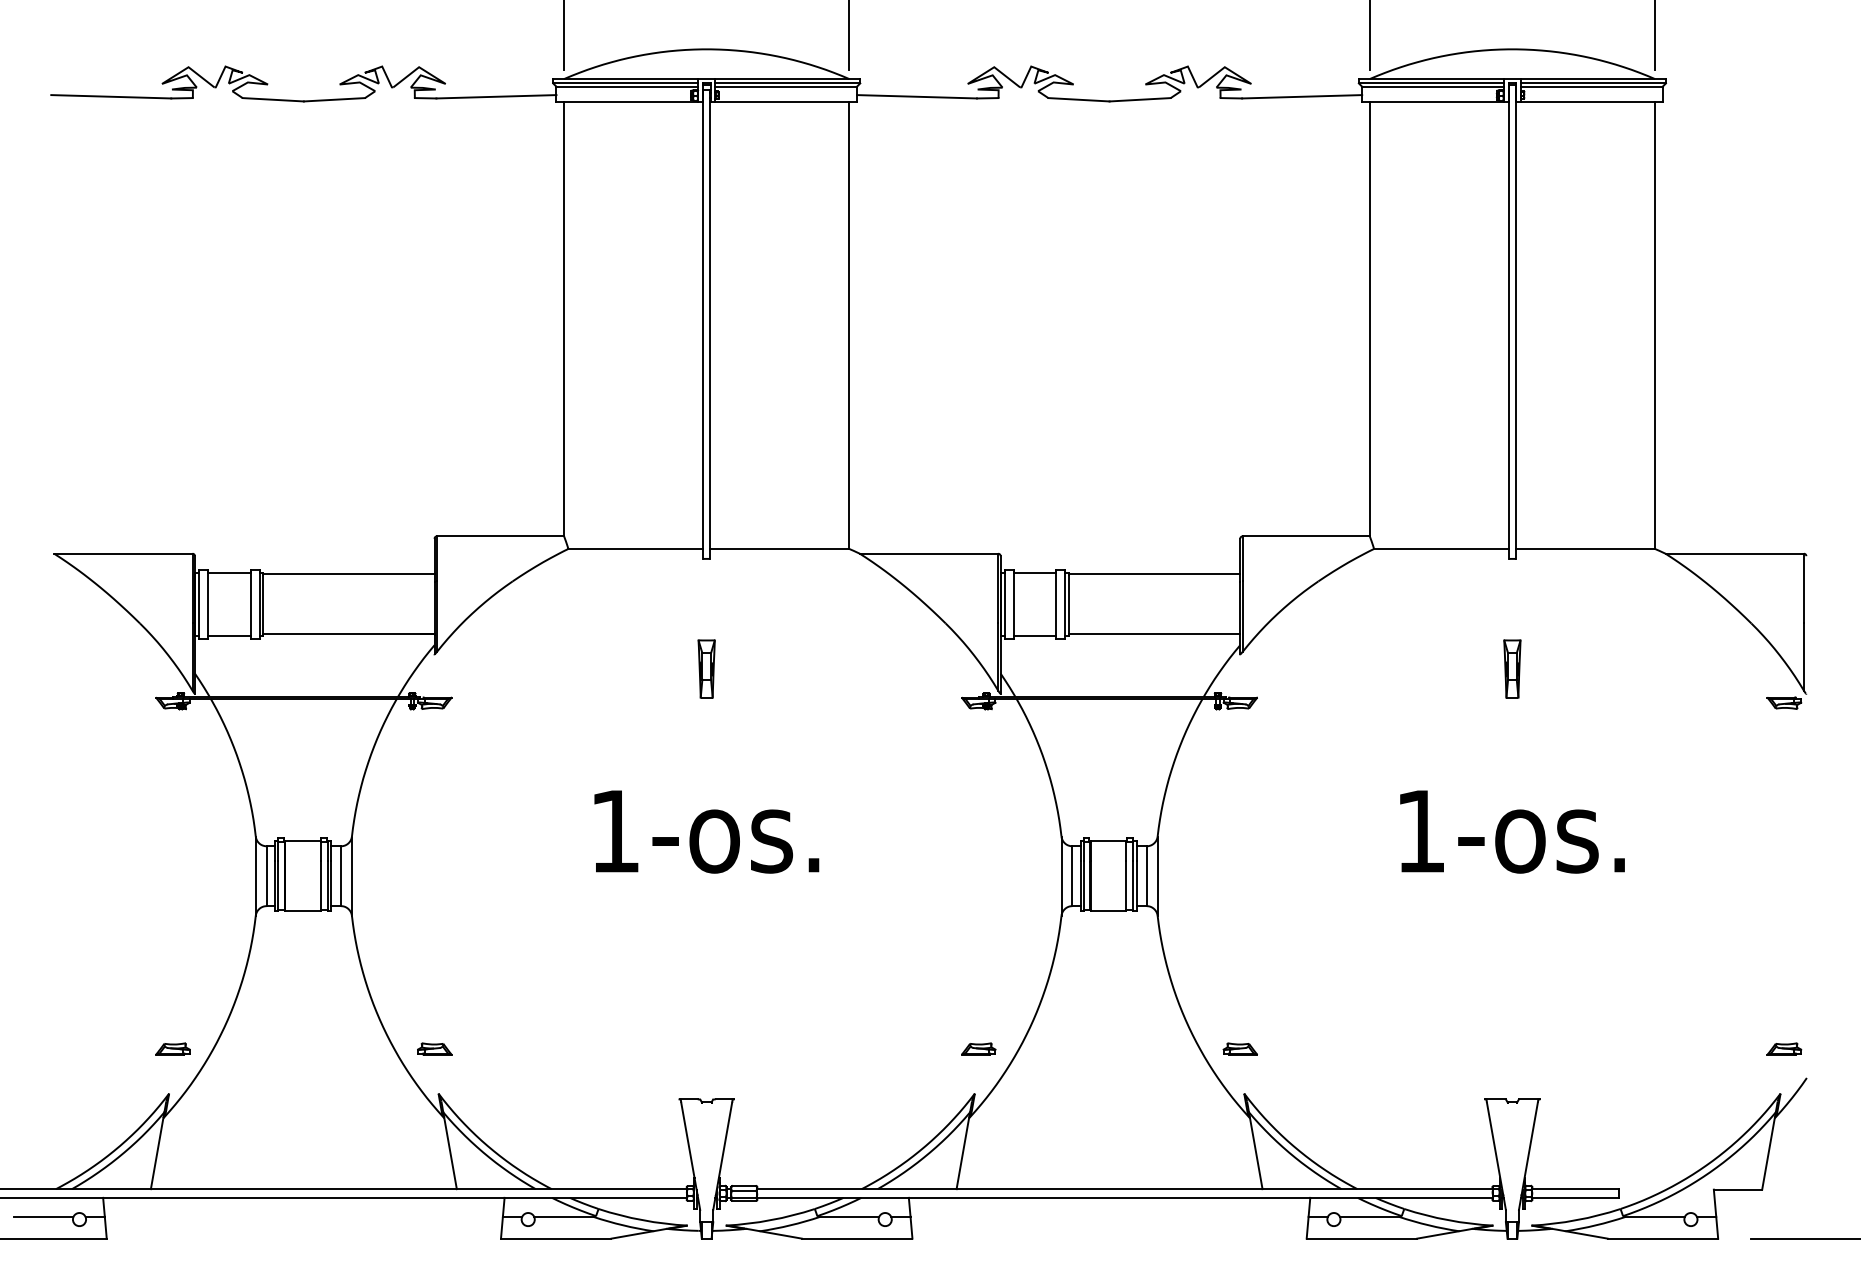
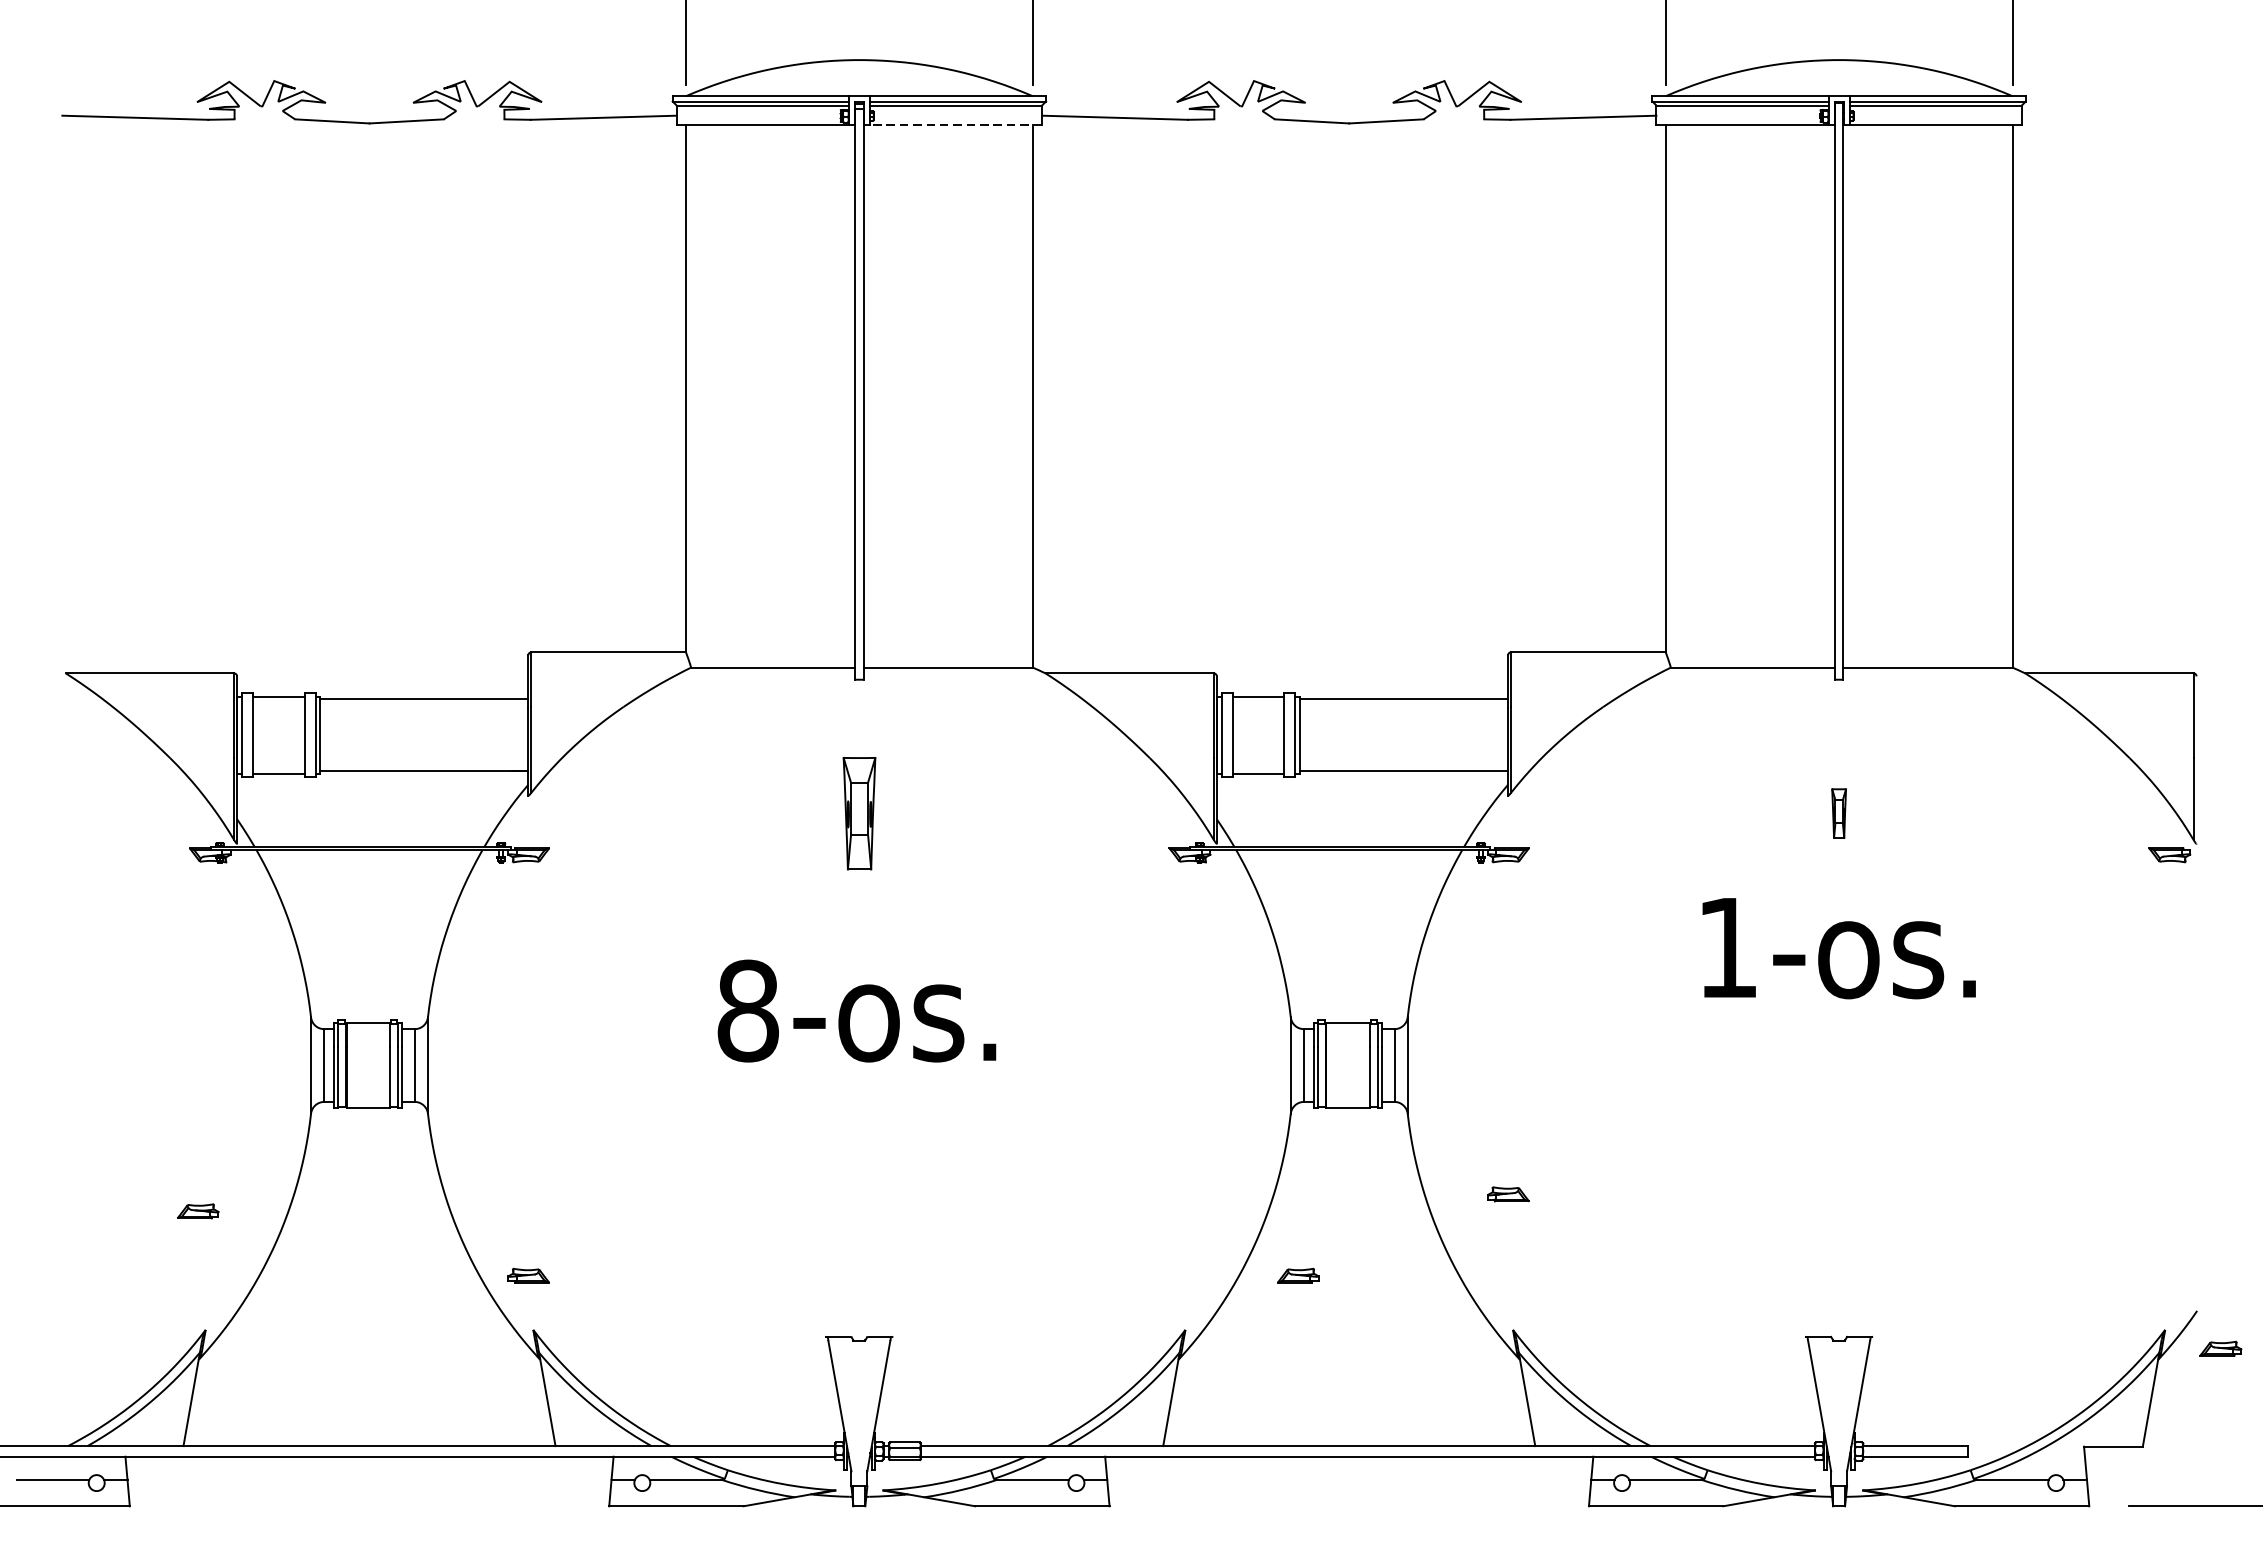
line: (786, 102) -> (956, 124), solid -> dashed
part: (706, 668) -> (859, 812), size x1.6
part: (1512, 668) -> (1839, 812), size x0.7
text: (615, 831) -> (748, 1011), 1-os. -> 8-os.
text: (1512, 831) -> (1839, 947), moved
part: (172, 1048) -> (197, 1210), moved
part: (978, 1048) -> (1298, 1275), moved
part: (1239, 1048) -> (1507, 1193), moved
part: (1784, 1048) -> (2221, 1348), moved

